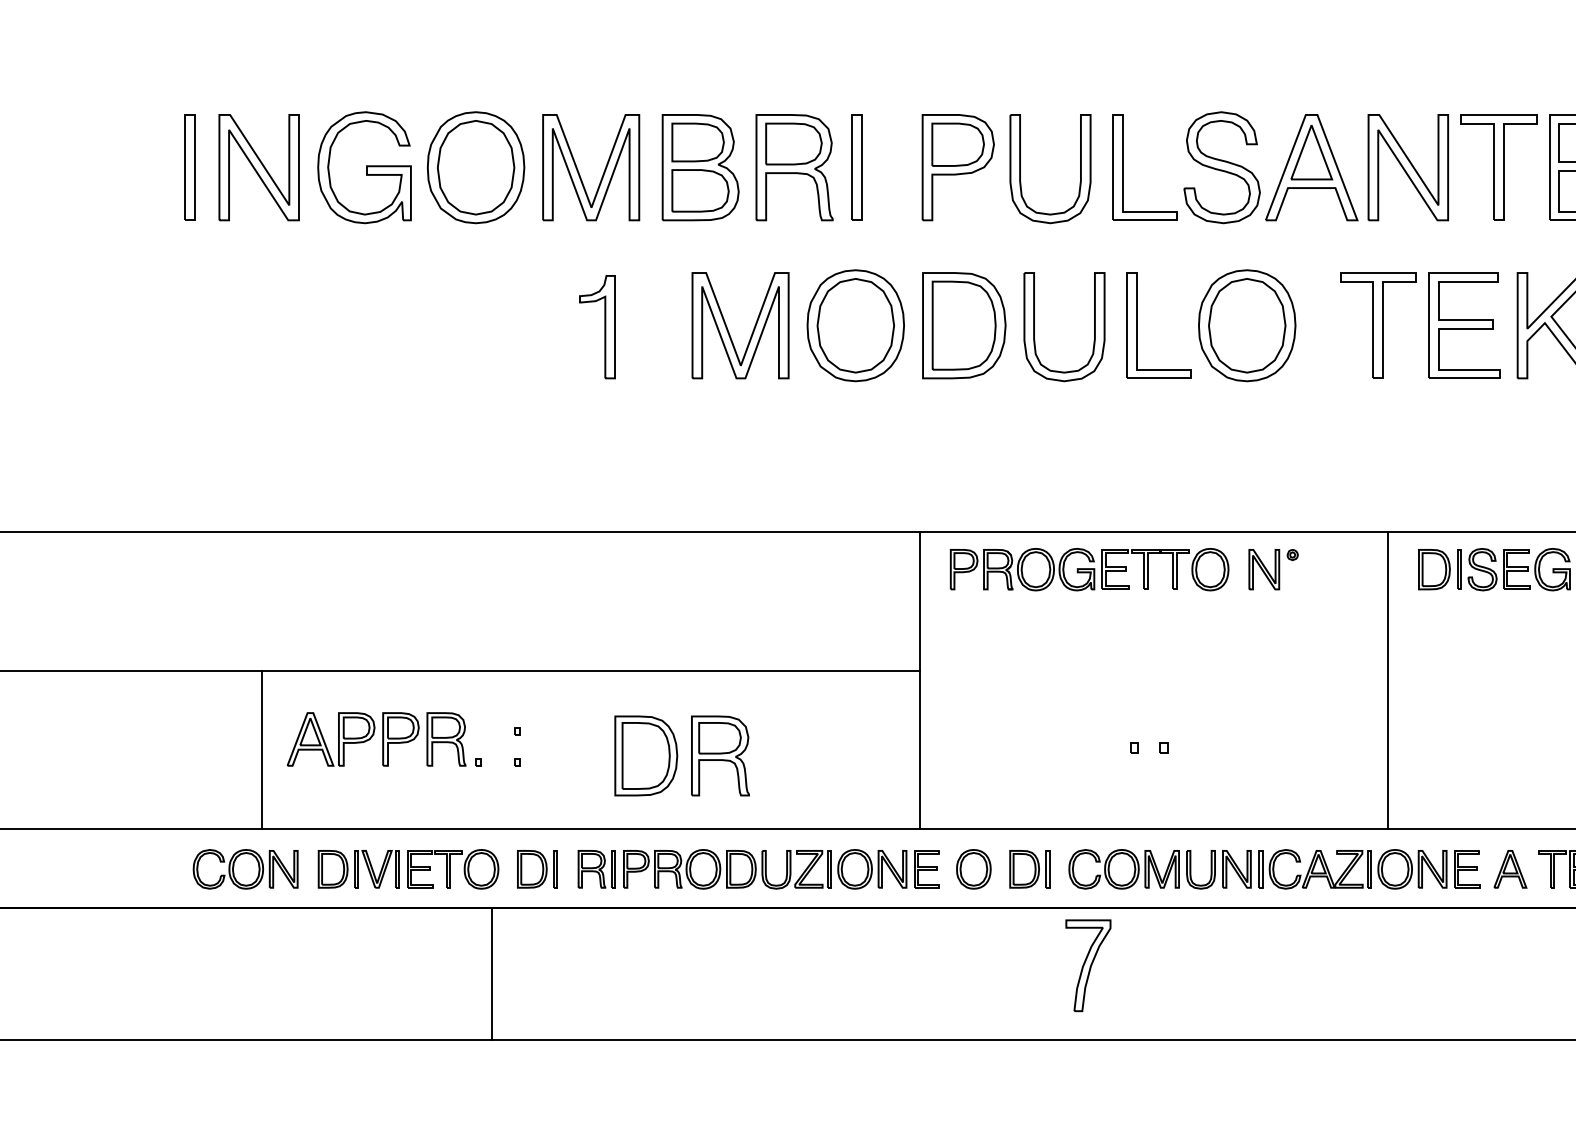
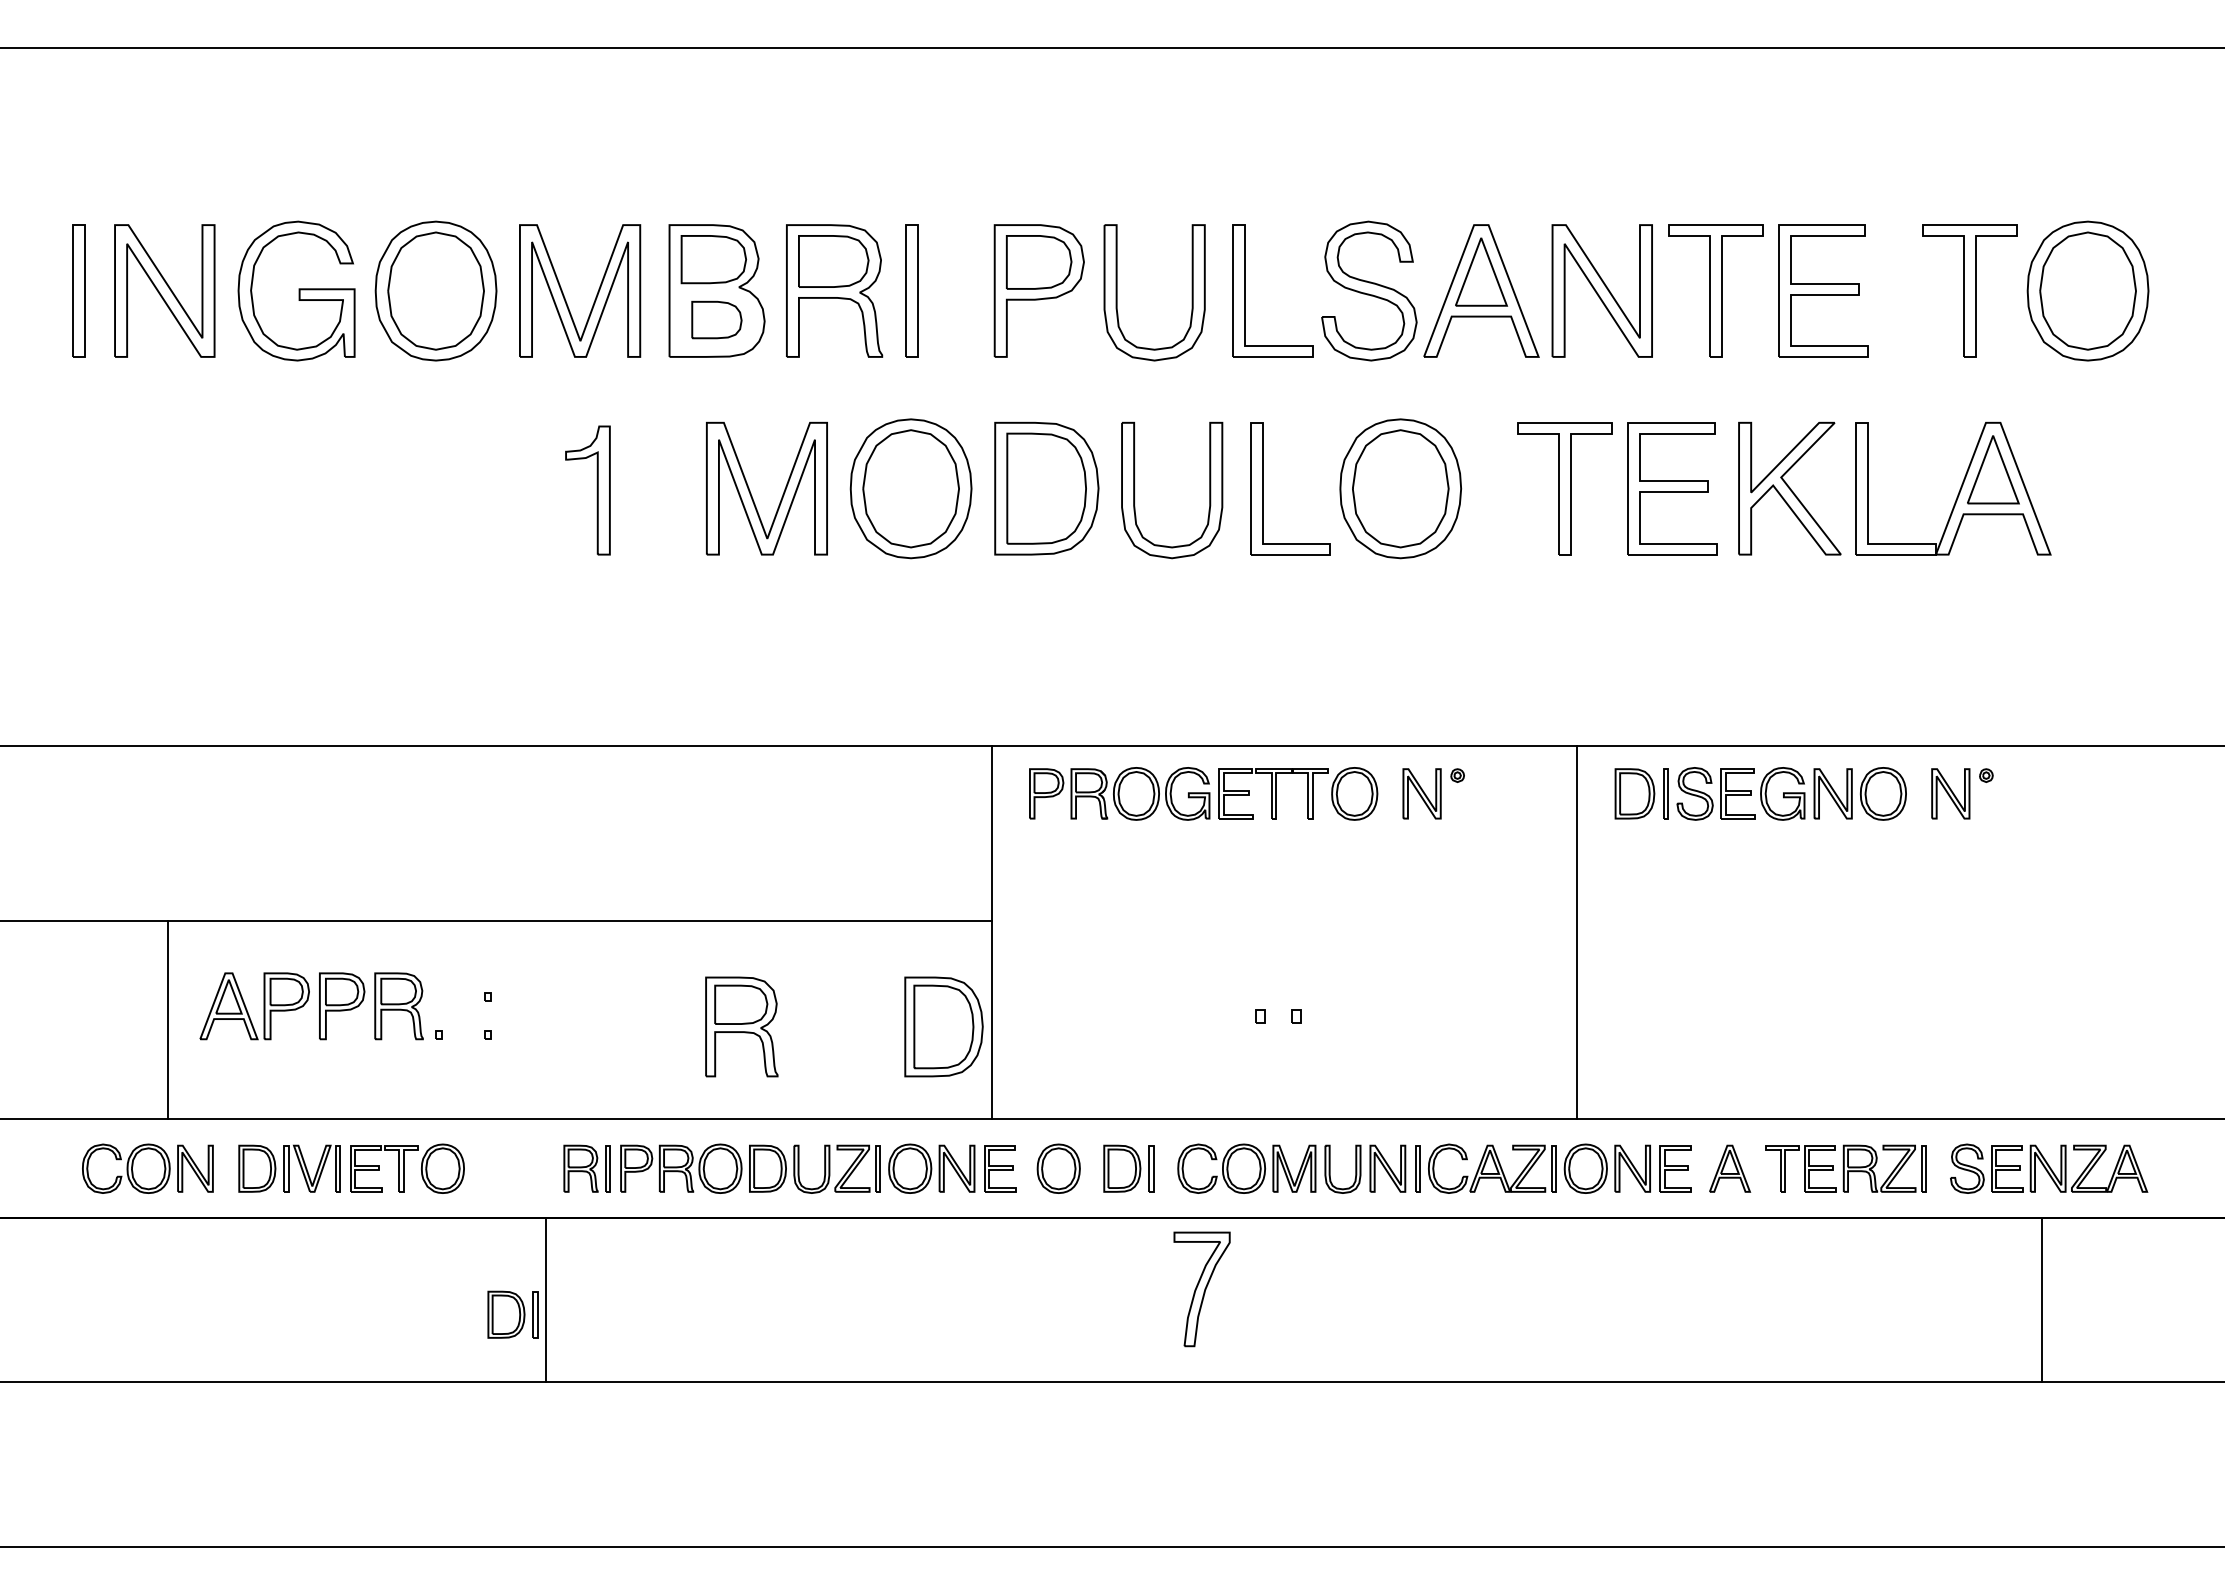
part: (700, 190) -> (716, 319), size x0.7
part: (645, 755) -> (943, 1026), moved
part: (537, 869) -> (512, 1314), moved
line: (492, 973) -> (546, 1299), moved

